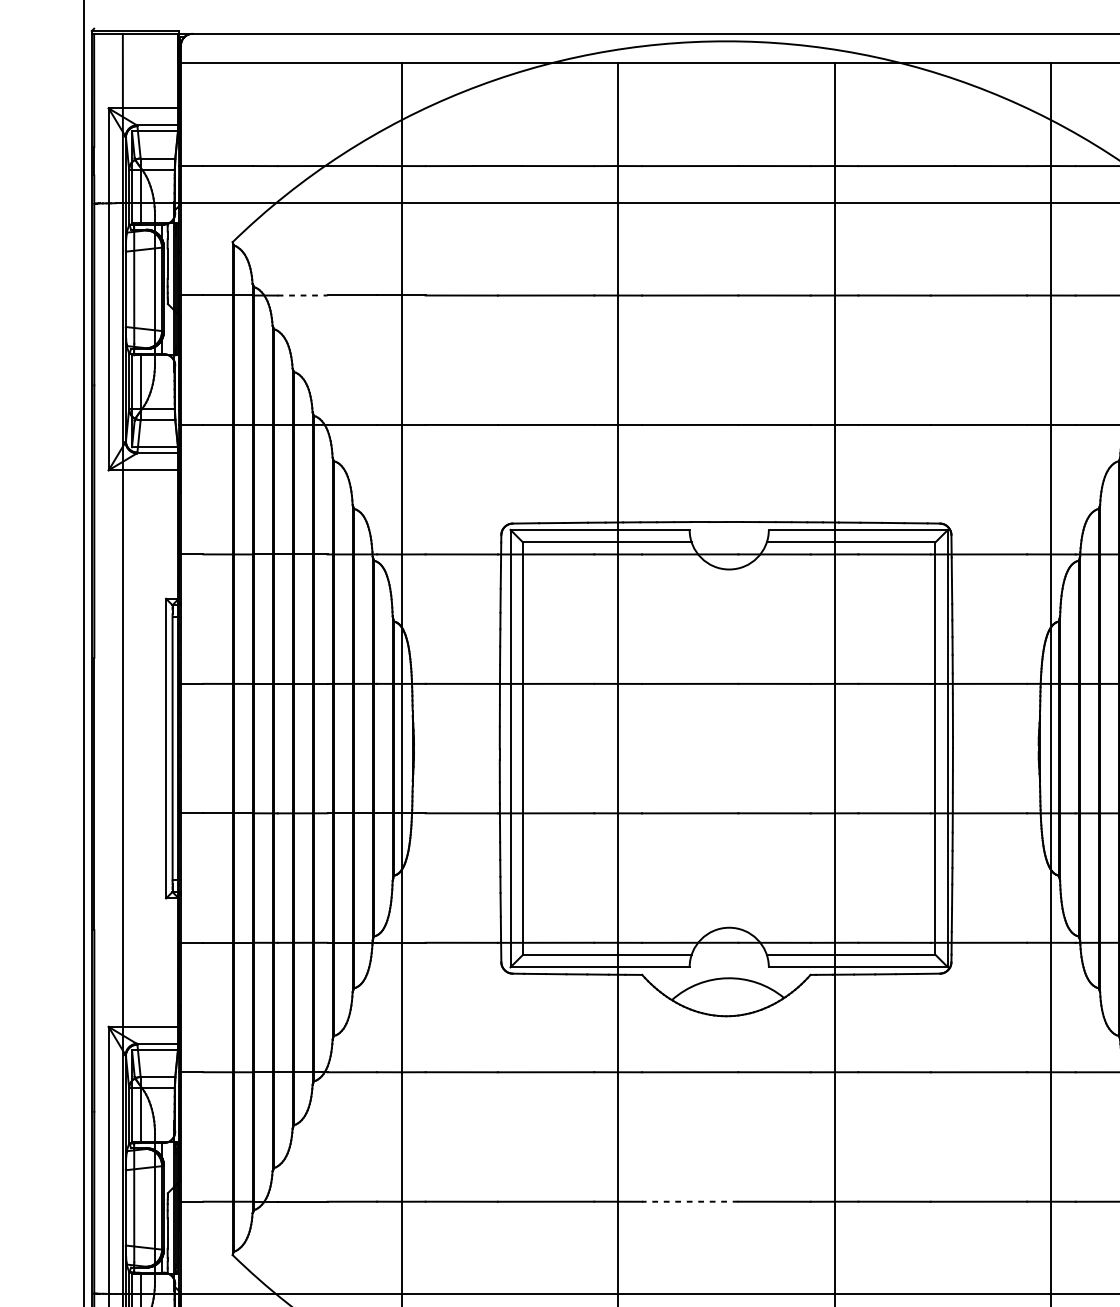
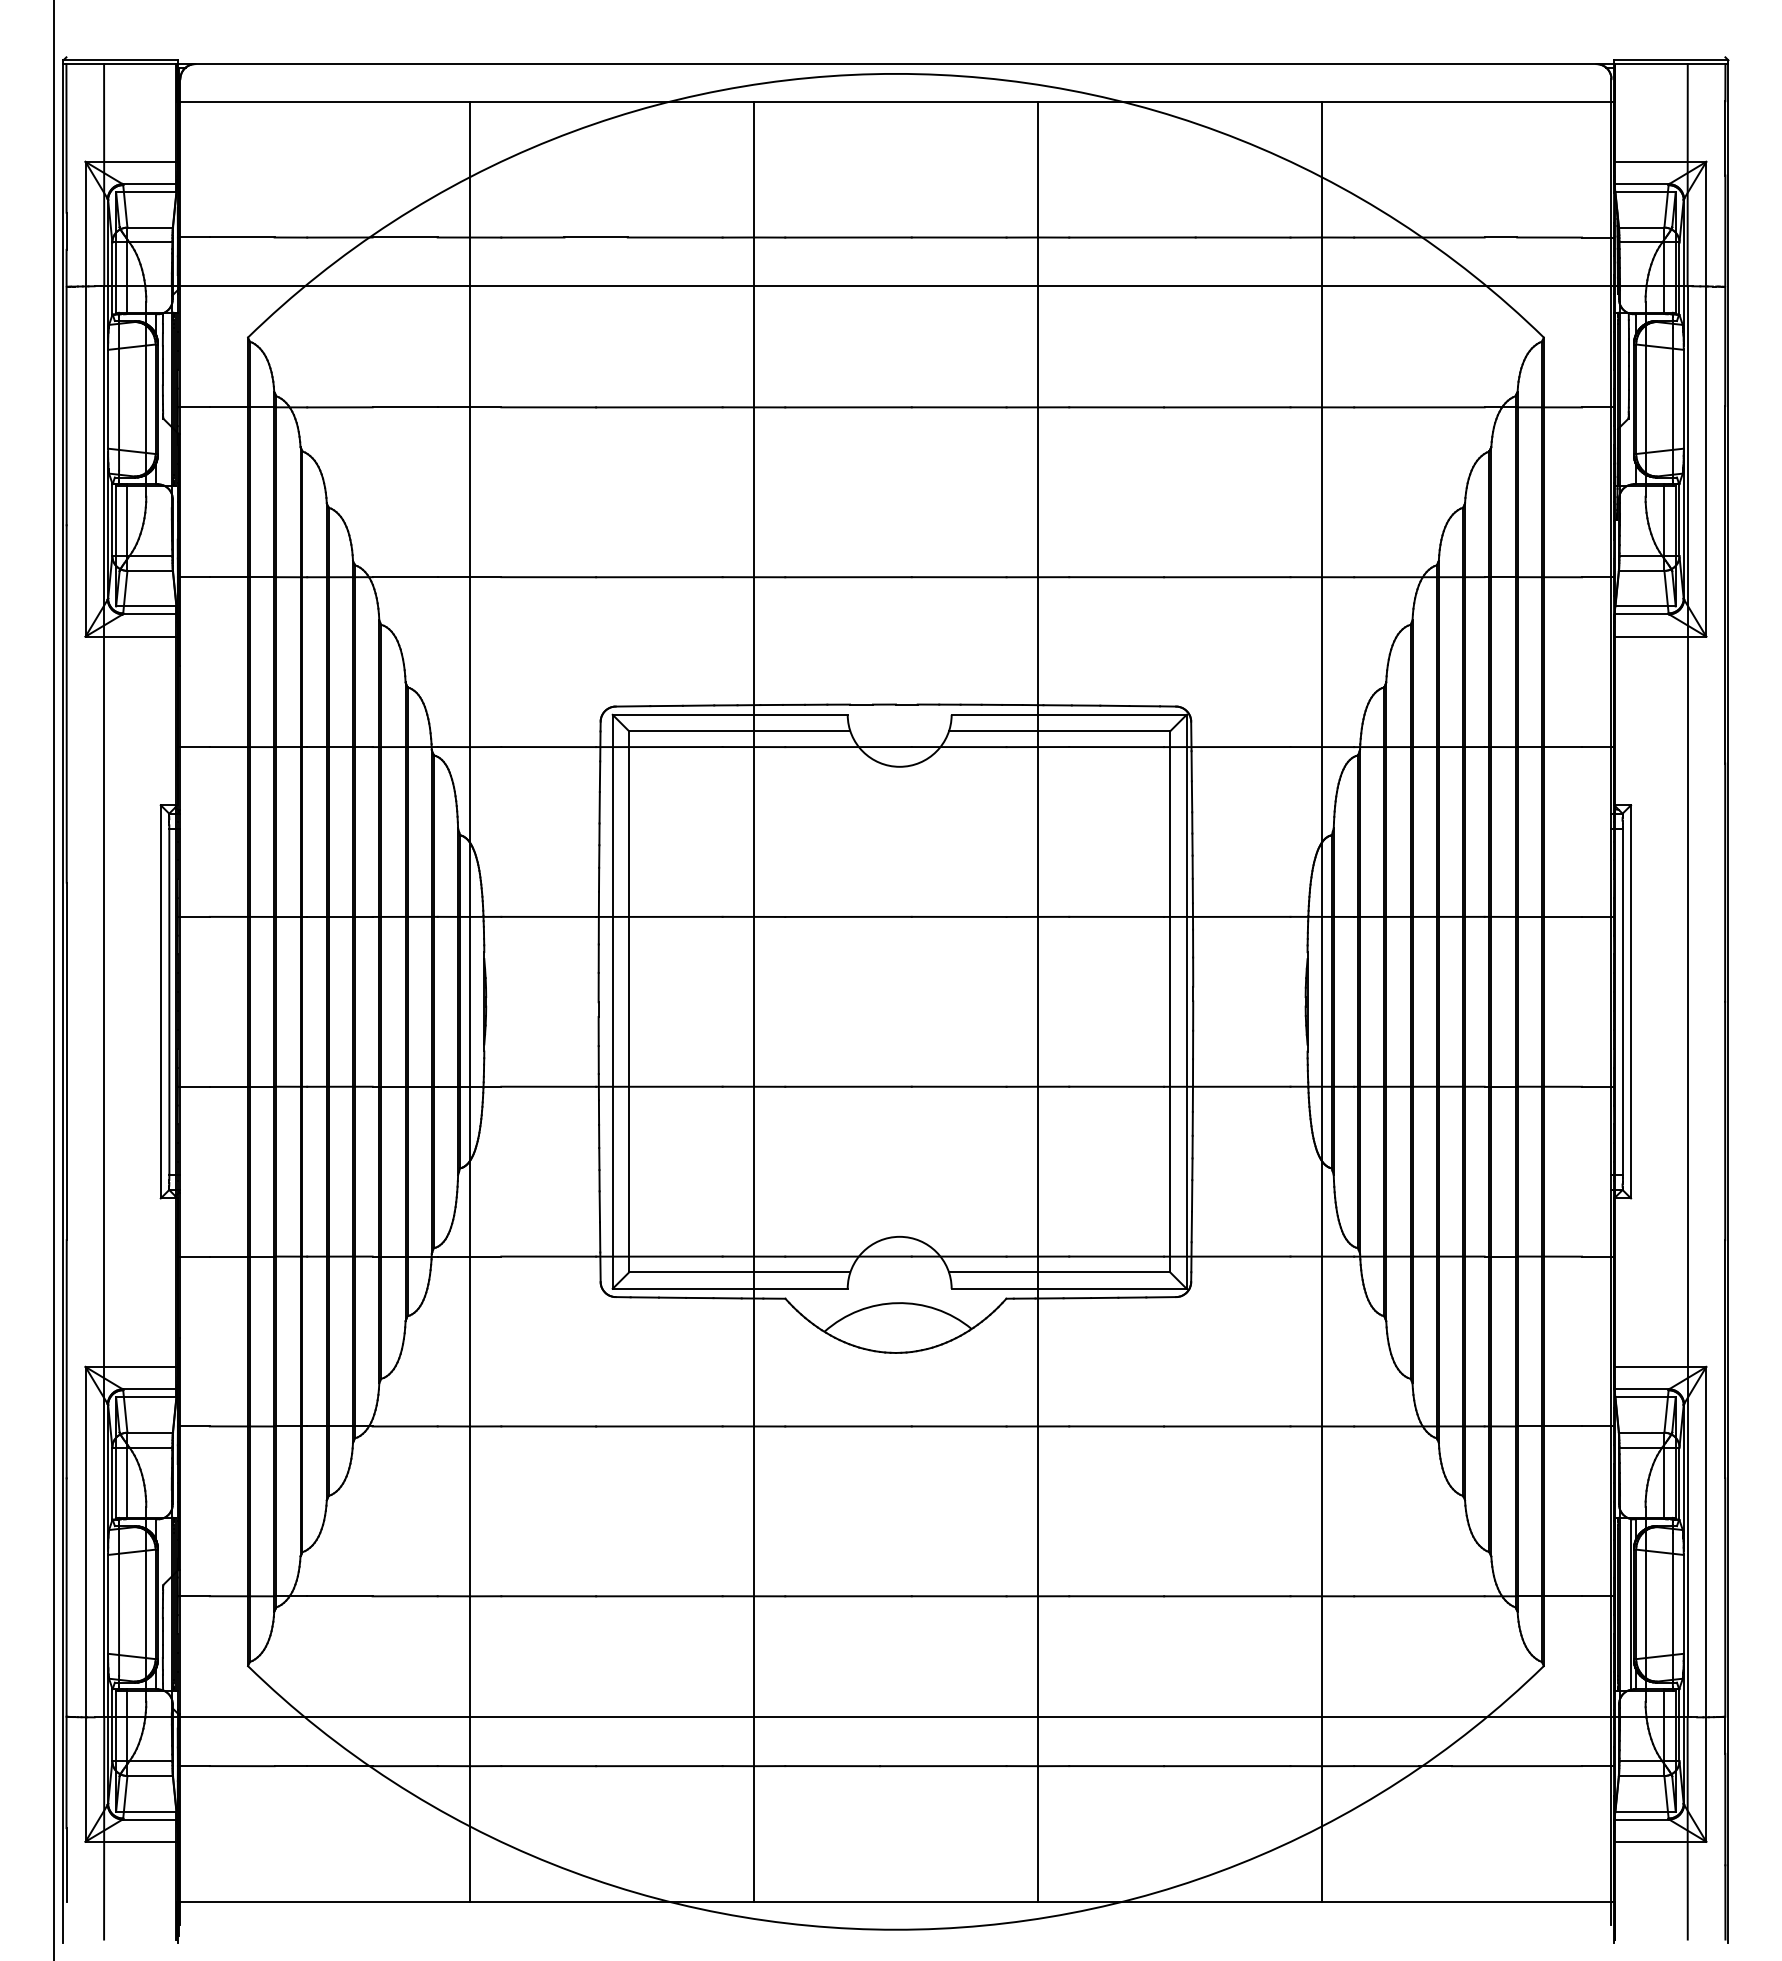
line: (302, 295) -> (339, 407), dashed -> solid
line: (690, 1201) -> (848, 1596), dashed -> solid

